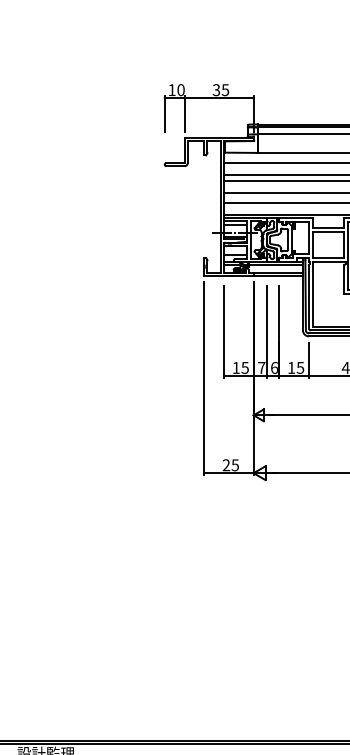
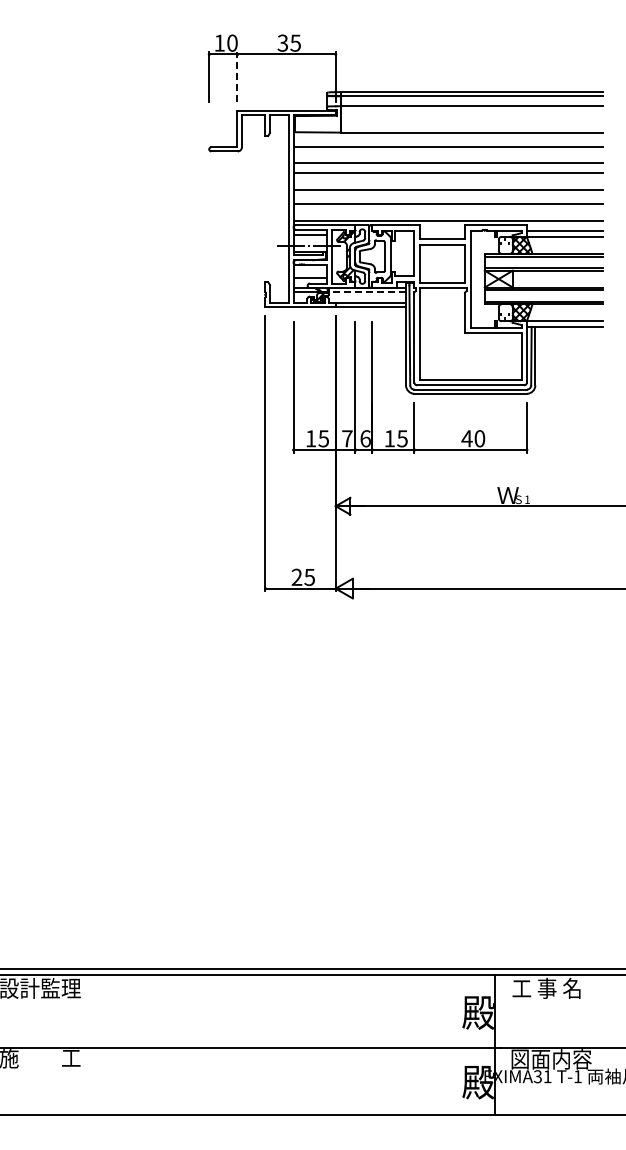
line: (184, 113) -> (237, 76), solid -> dashed
line: (275, 265) -> (367, 292), solid -> dashed

